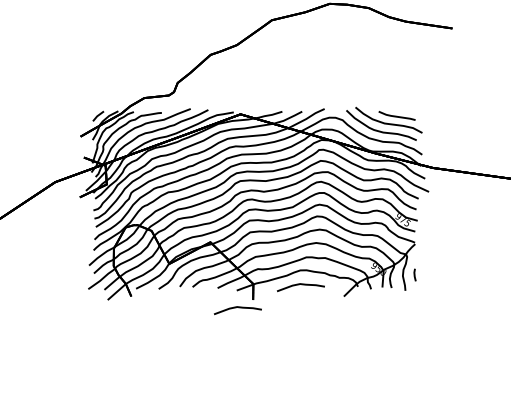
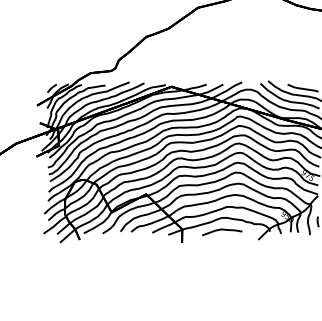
part: (237, 310) -> (168, 251), removed

